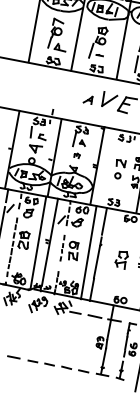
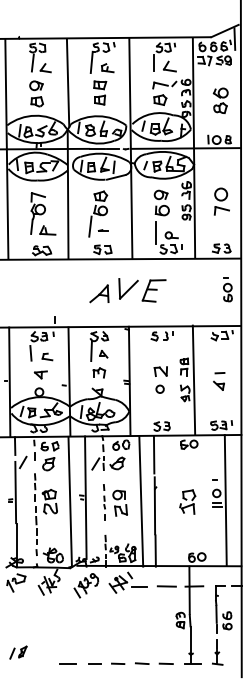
part: (88, 99) -> (99, 293), size x1.67
part: (35, 148) -> (40, 374), size x0.71
part: (77, 155) -> (99, 372), size x1.67

